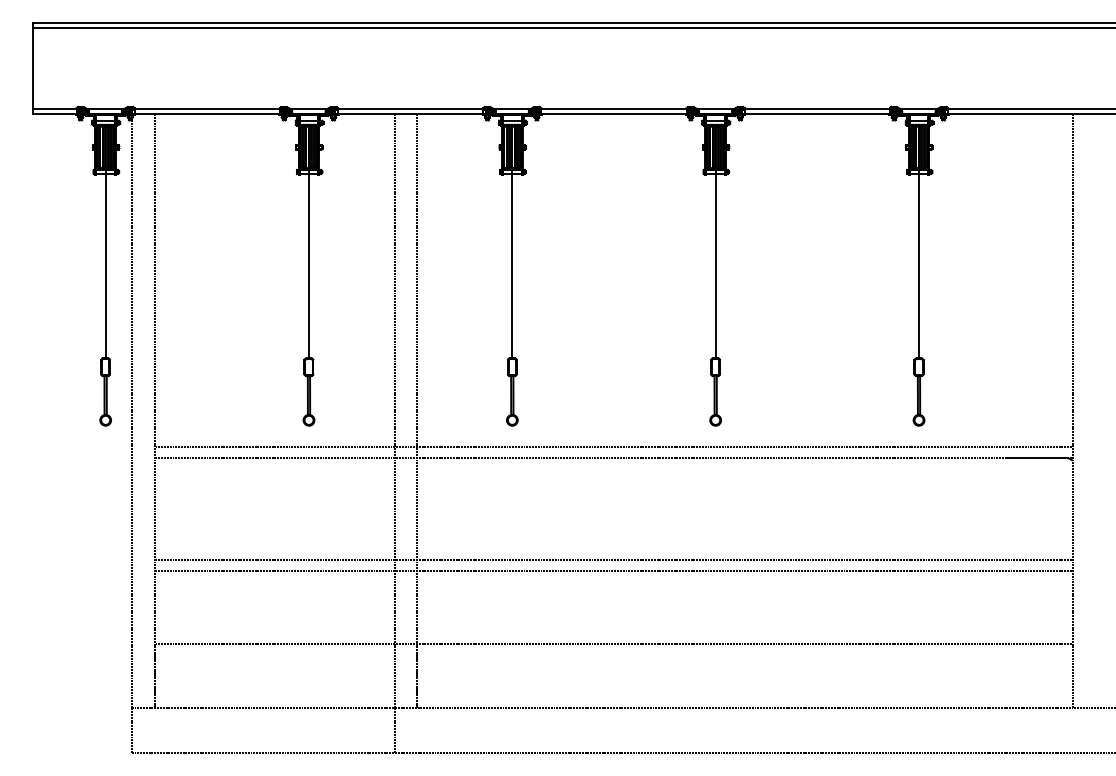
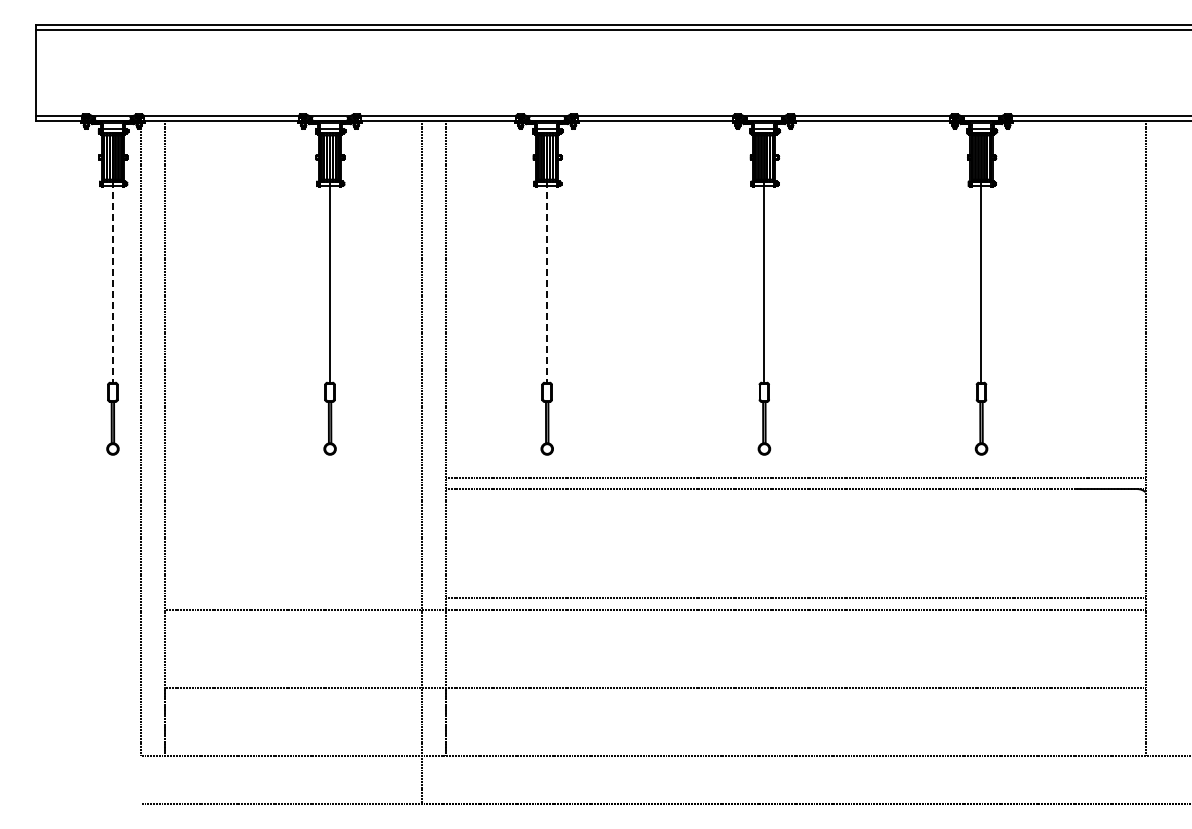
line: (105, 264) -> (112, 282), solid -> dashed
line: (512, 265) -> (547, 283), solid -> dashed
line: (288, 446) -> (308, 477), removed
line: (288, 458) -> (308, 489), removed
line: (288, 560) -> (308, 598), removed
line: (132, 729) -> (141, 779), removed

